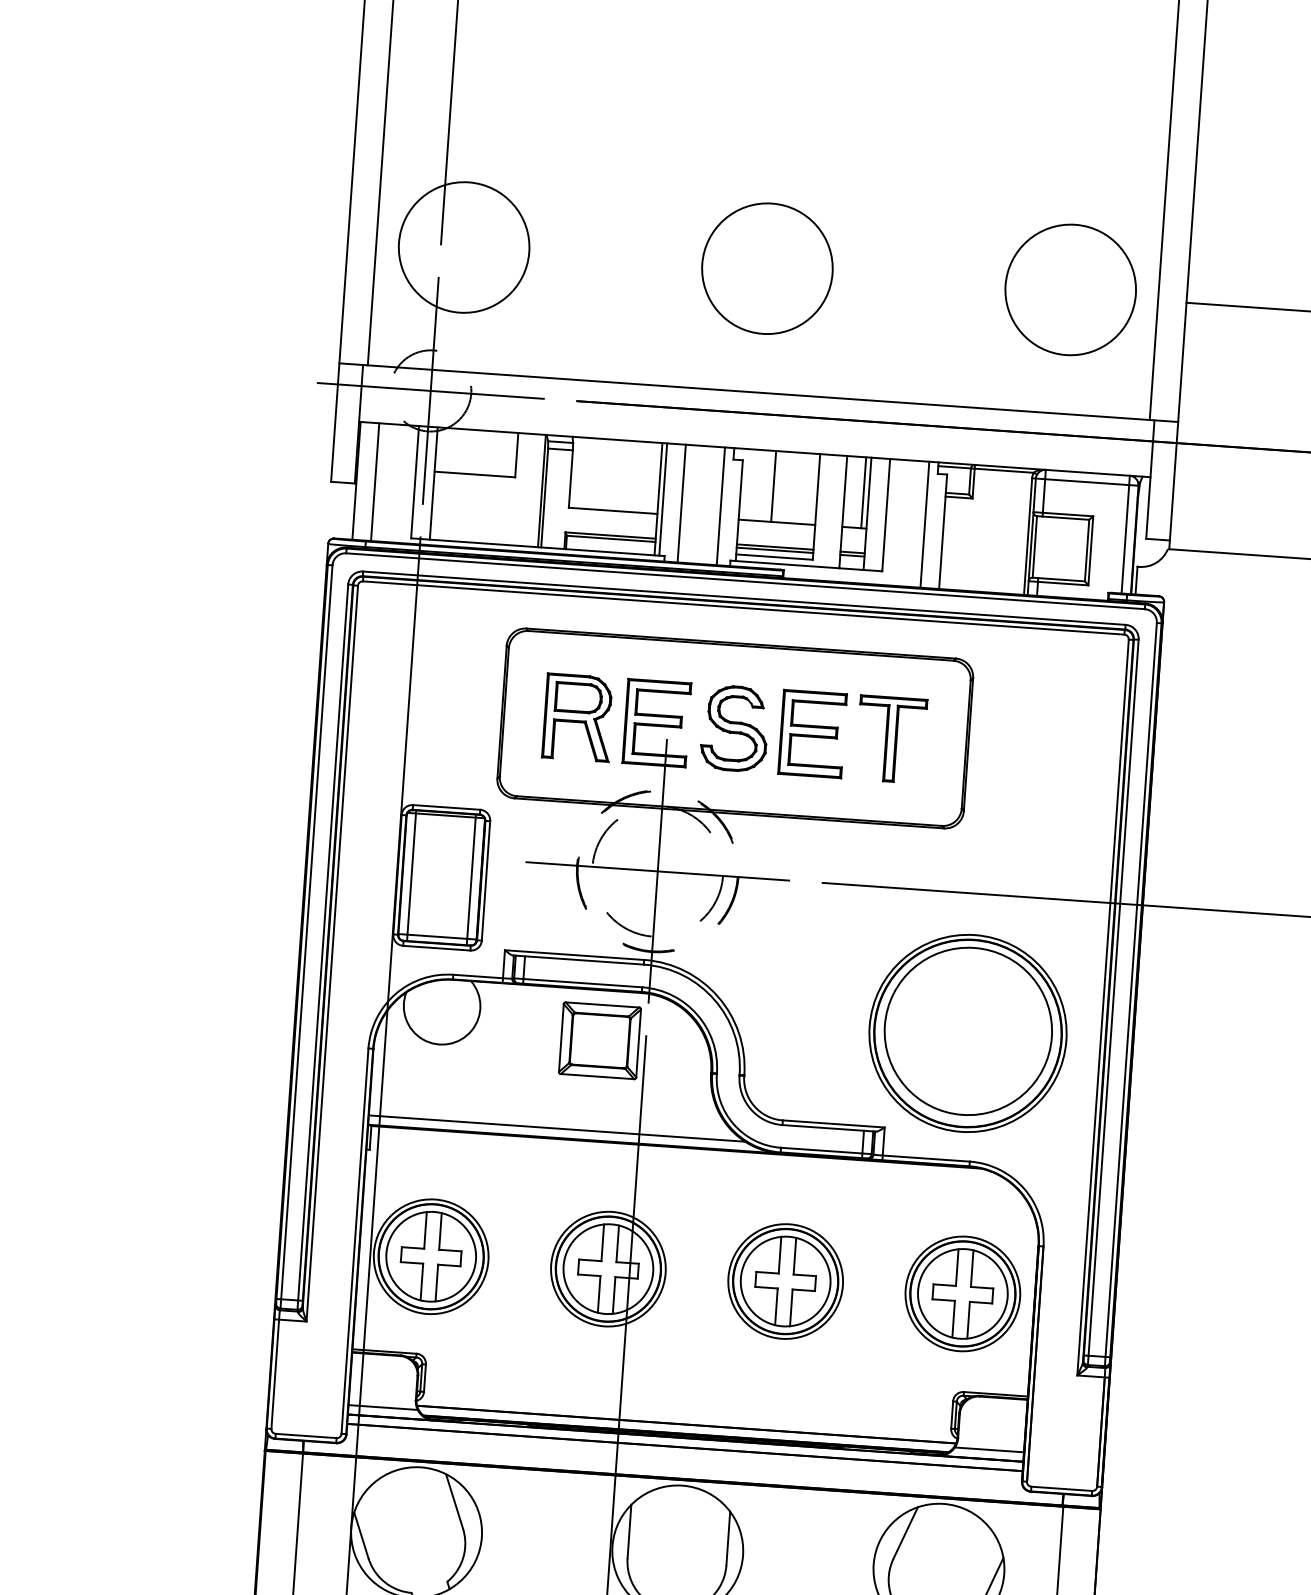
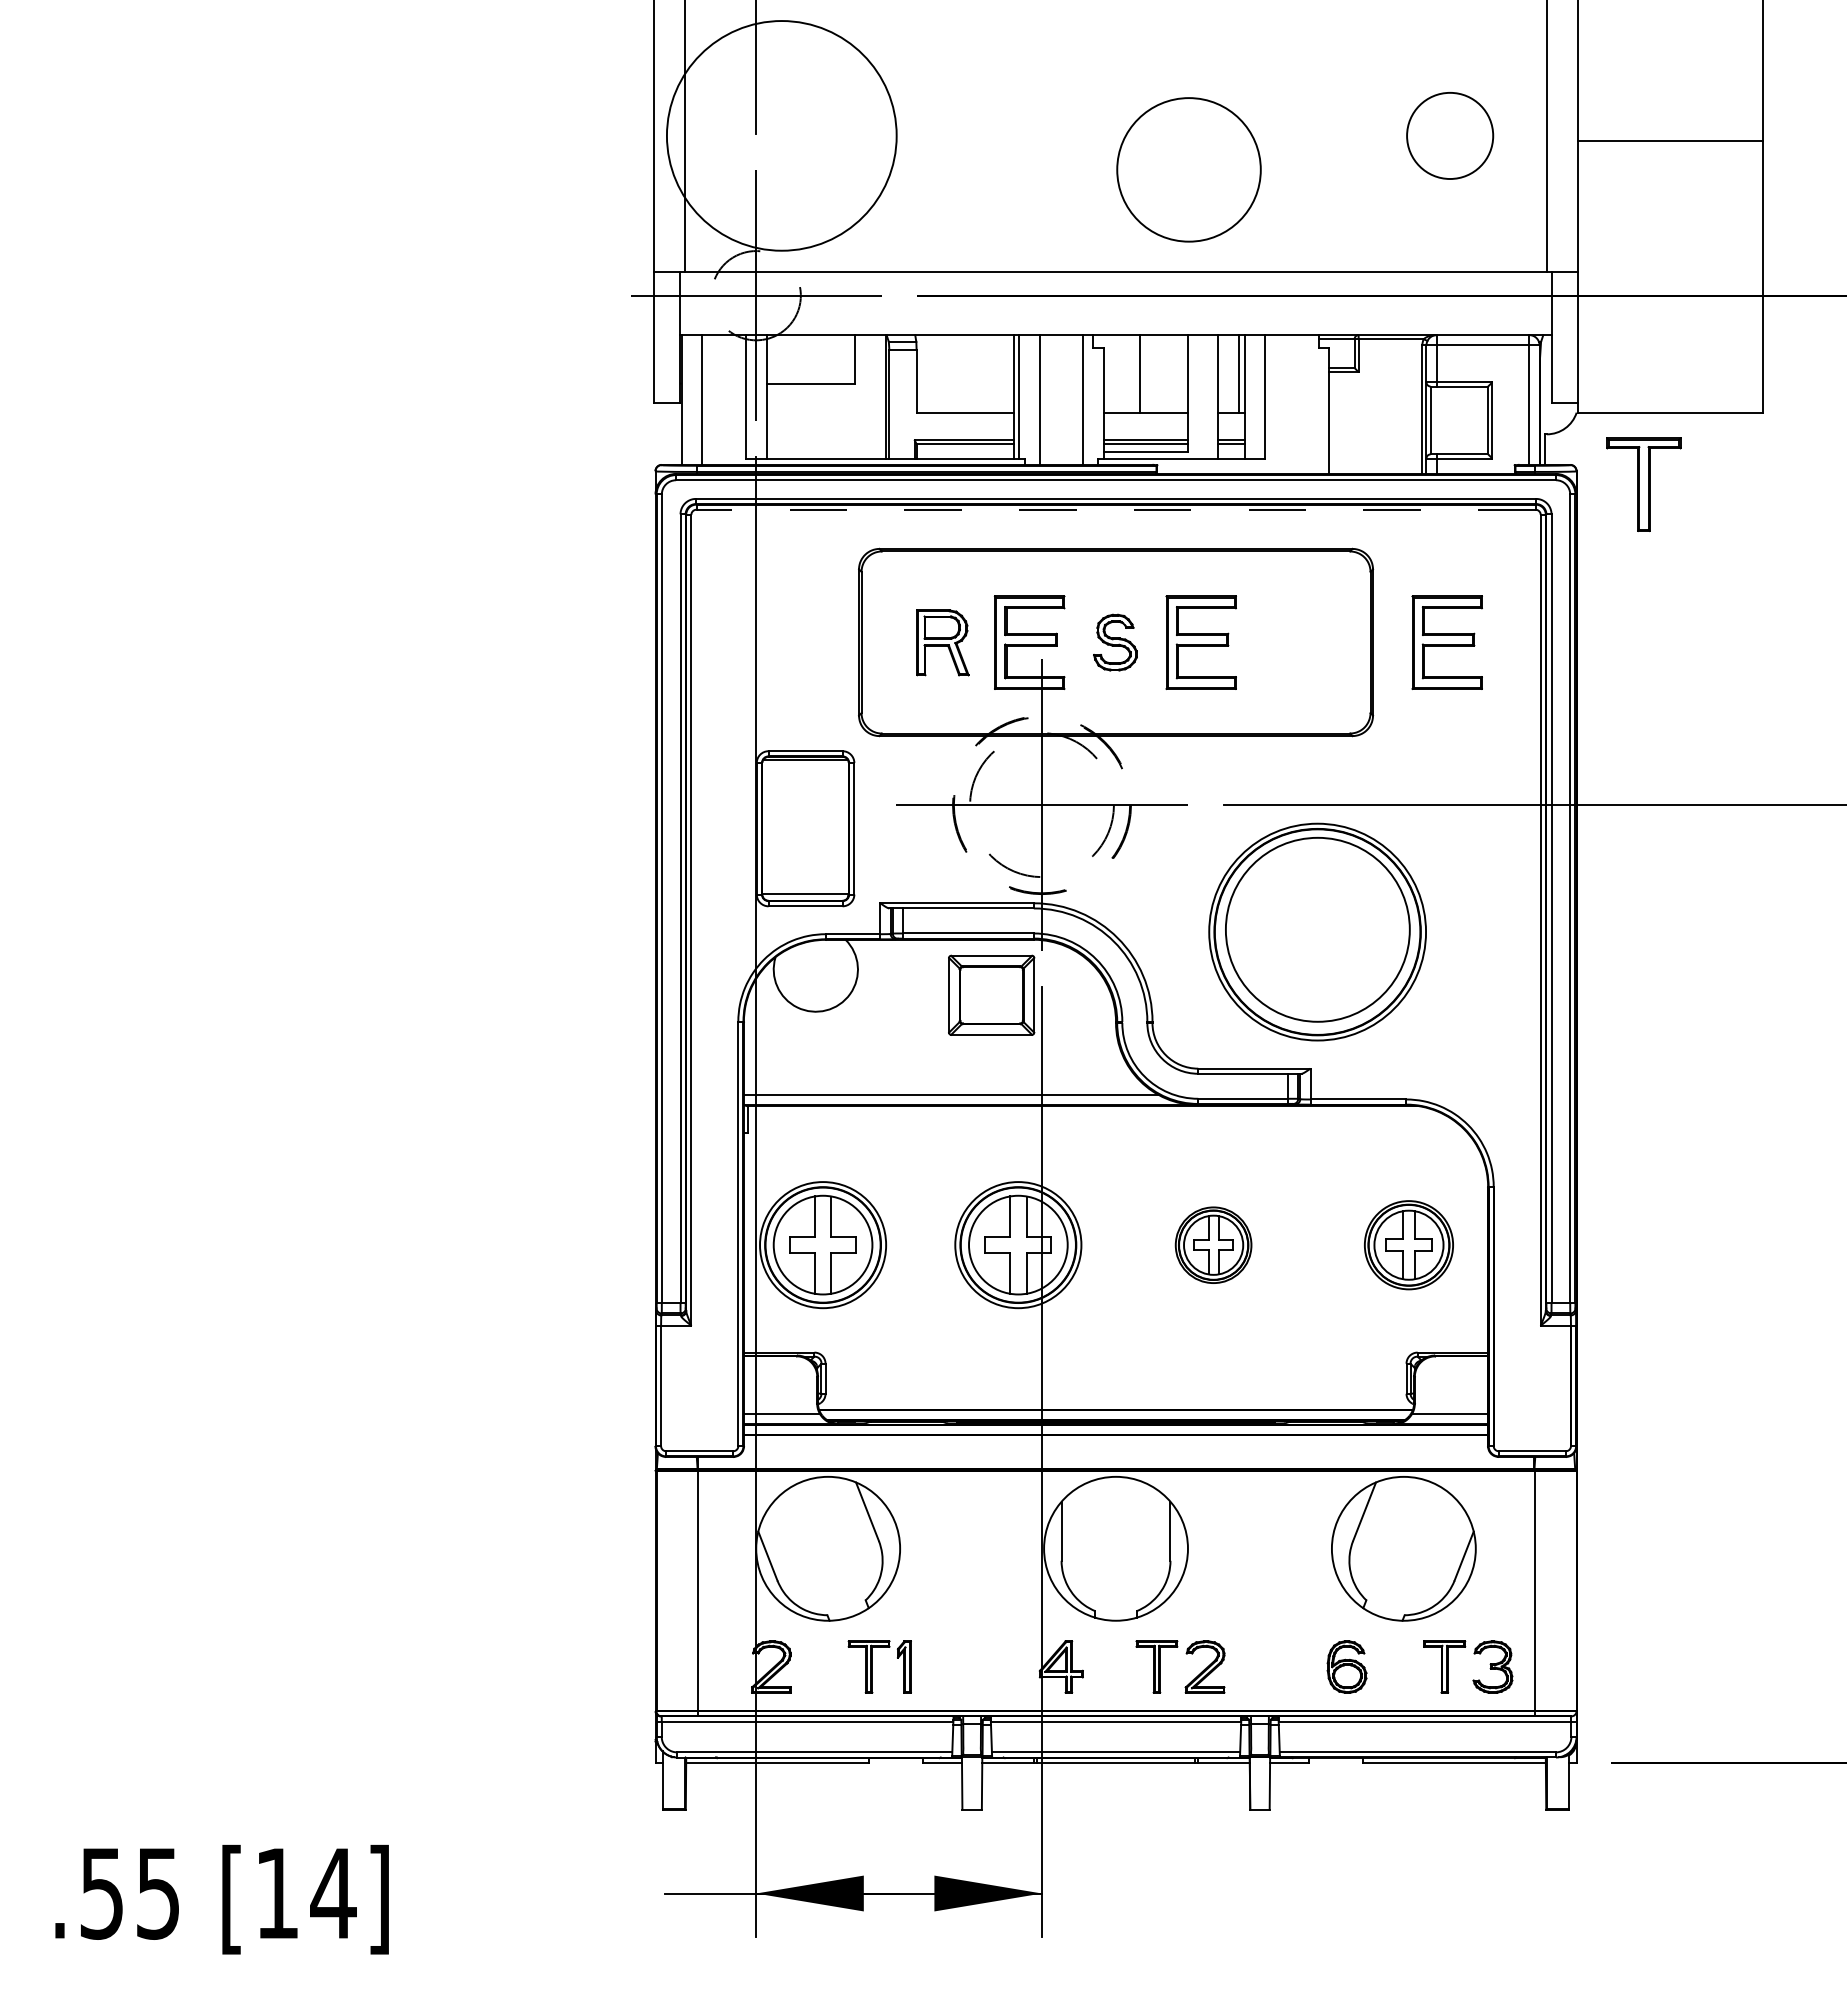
circle: (463, 247) -> (781, 135), size x1.6
circle: (766, 268) -> (1188, 169), moved
circle: (1070, 289) -> (1449, 135), size x0.6
line: (925, 524) -> (1308, 404), removed
line: (744, 607) -> (1116, 509), solid -> dashed
part: (577, 717) -> (942, 642), size x0.7
part: (734, 728) -> (1115, 642), size x0.6
part: (890, 739) -> (1643, 484), moved
part: (1035, 749) -> (1446, 642), added
line: (411, 875) -> (772, 828), removed
line: (471, 879) -> (838, 828), removed
part: (967, 1032) -> (1317, 931), moved
part: (785, 1281) -> (1213, 1245), size x0.6
part: (962, 1294) -> (1408, 1245), size x0.7

